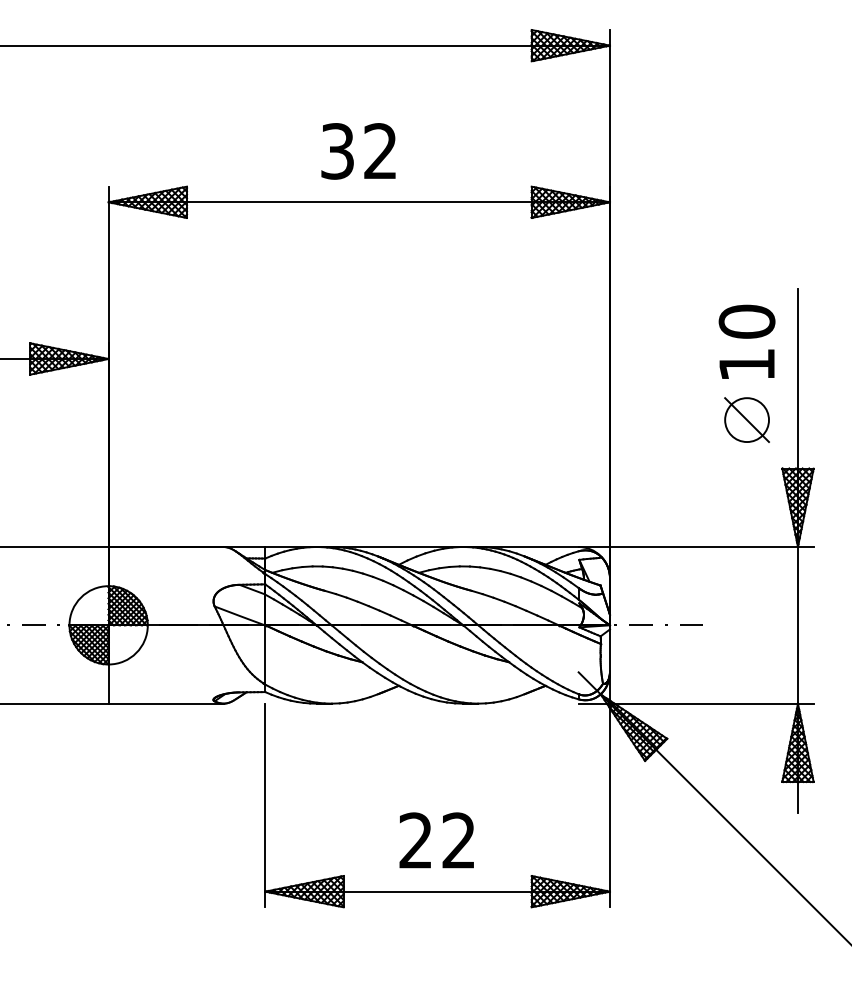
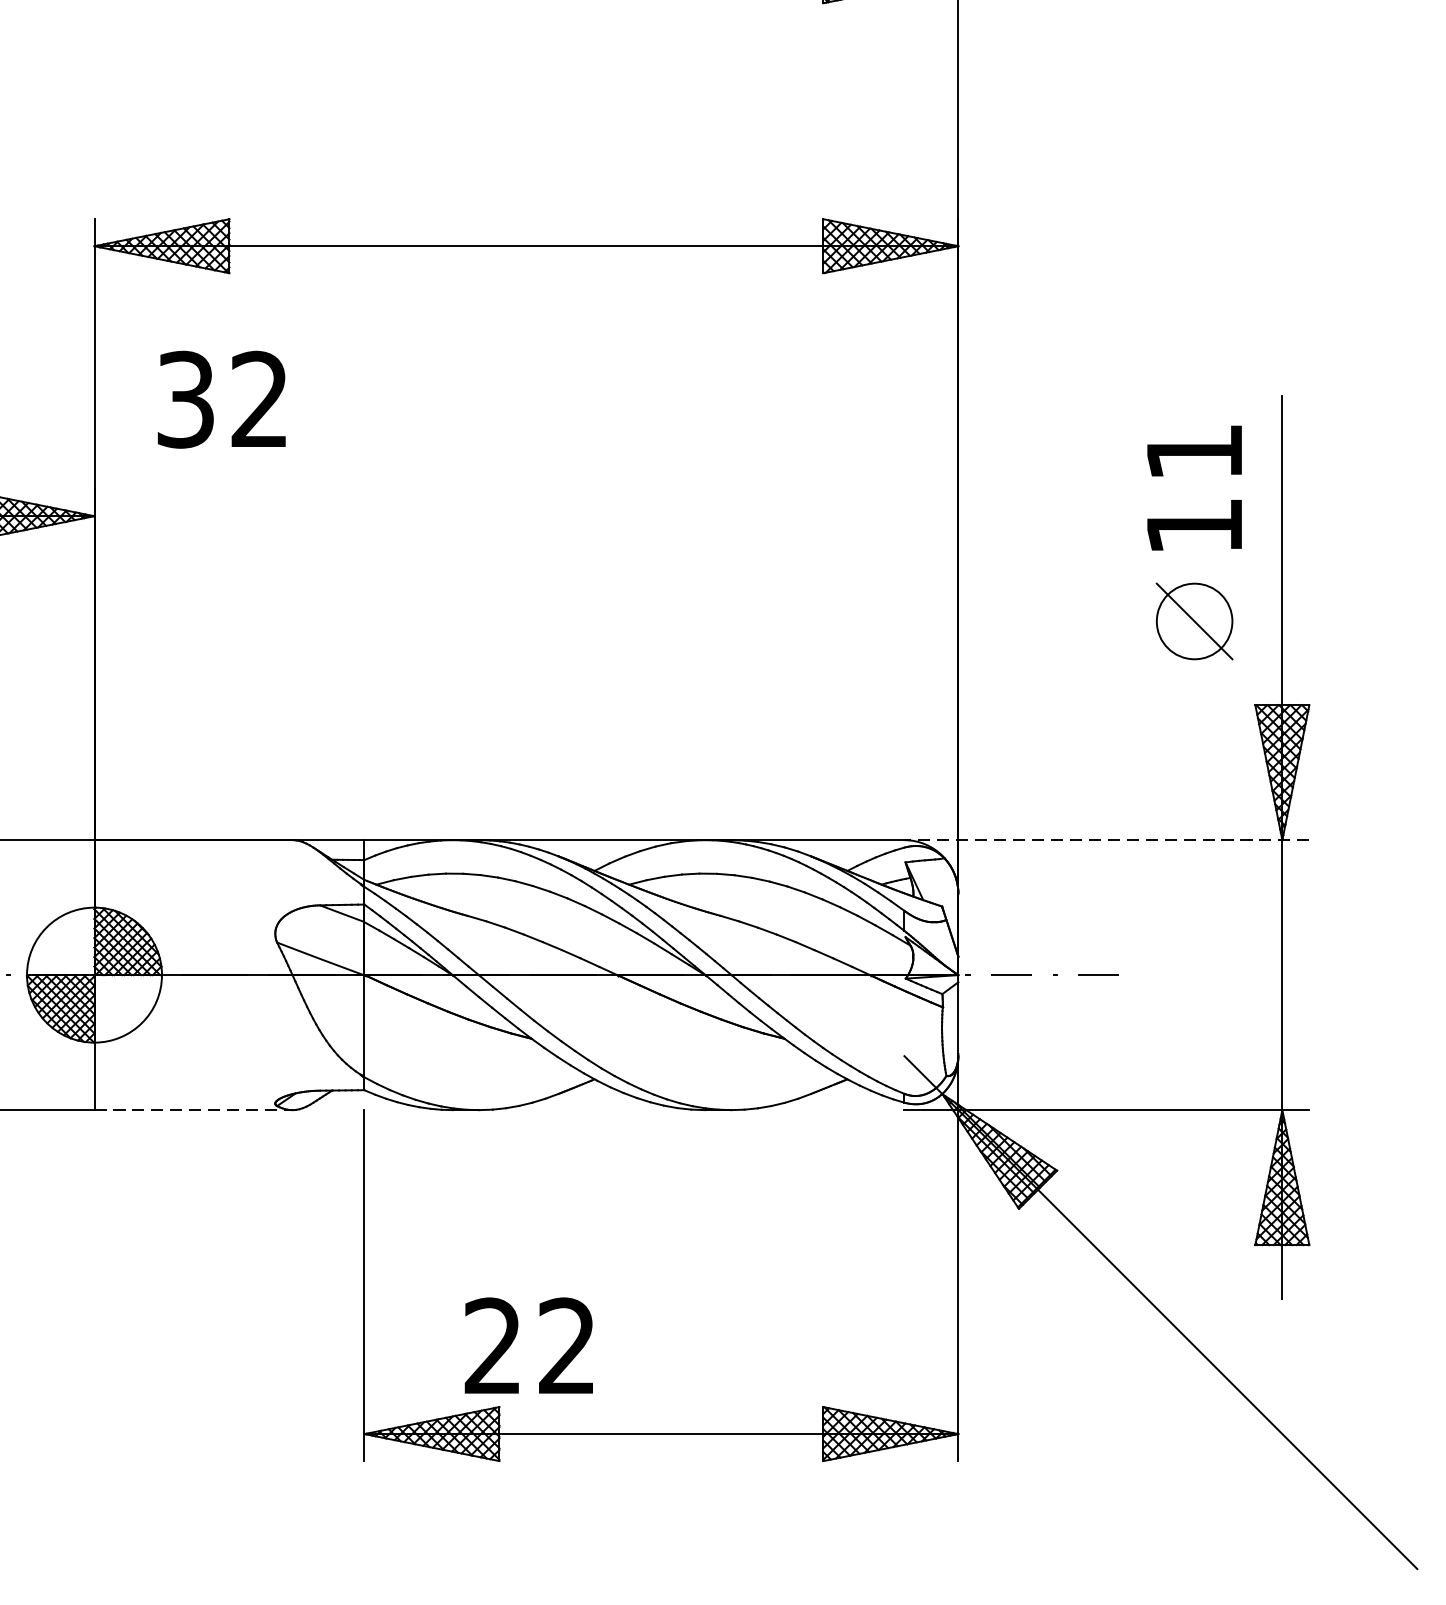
text: (358, 151) -> (221, 399), moved
text: (746, 321) -> (1193, 451), 10 -> 11
line: (695, 547) -> (1105, 841), solid -> dashed
line: (166, 703) -> (194, 1109), solid -> dashed
text: (436, 840) -> (528, 1345), moved

